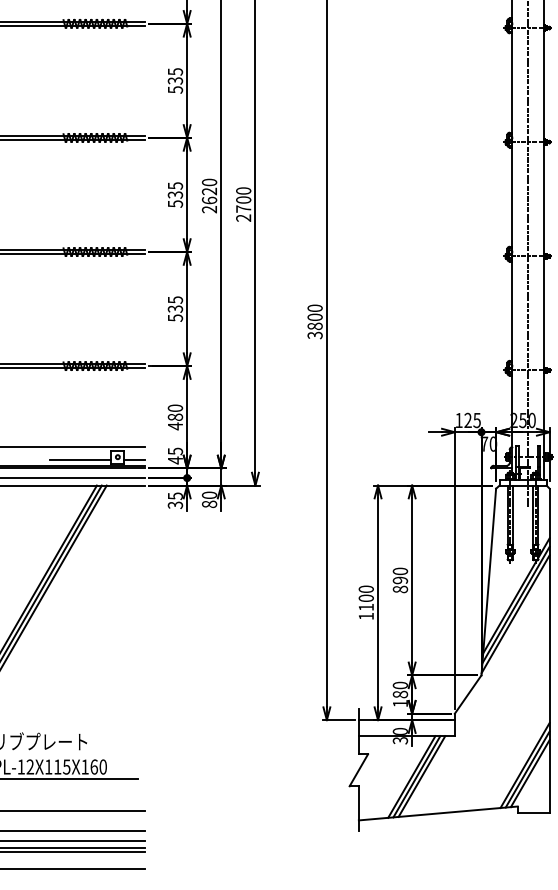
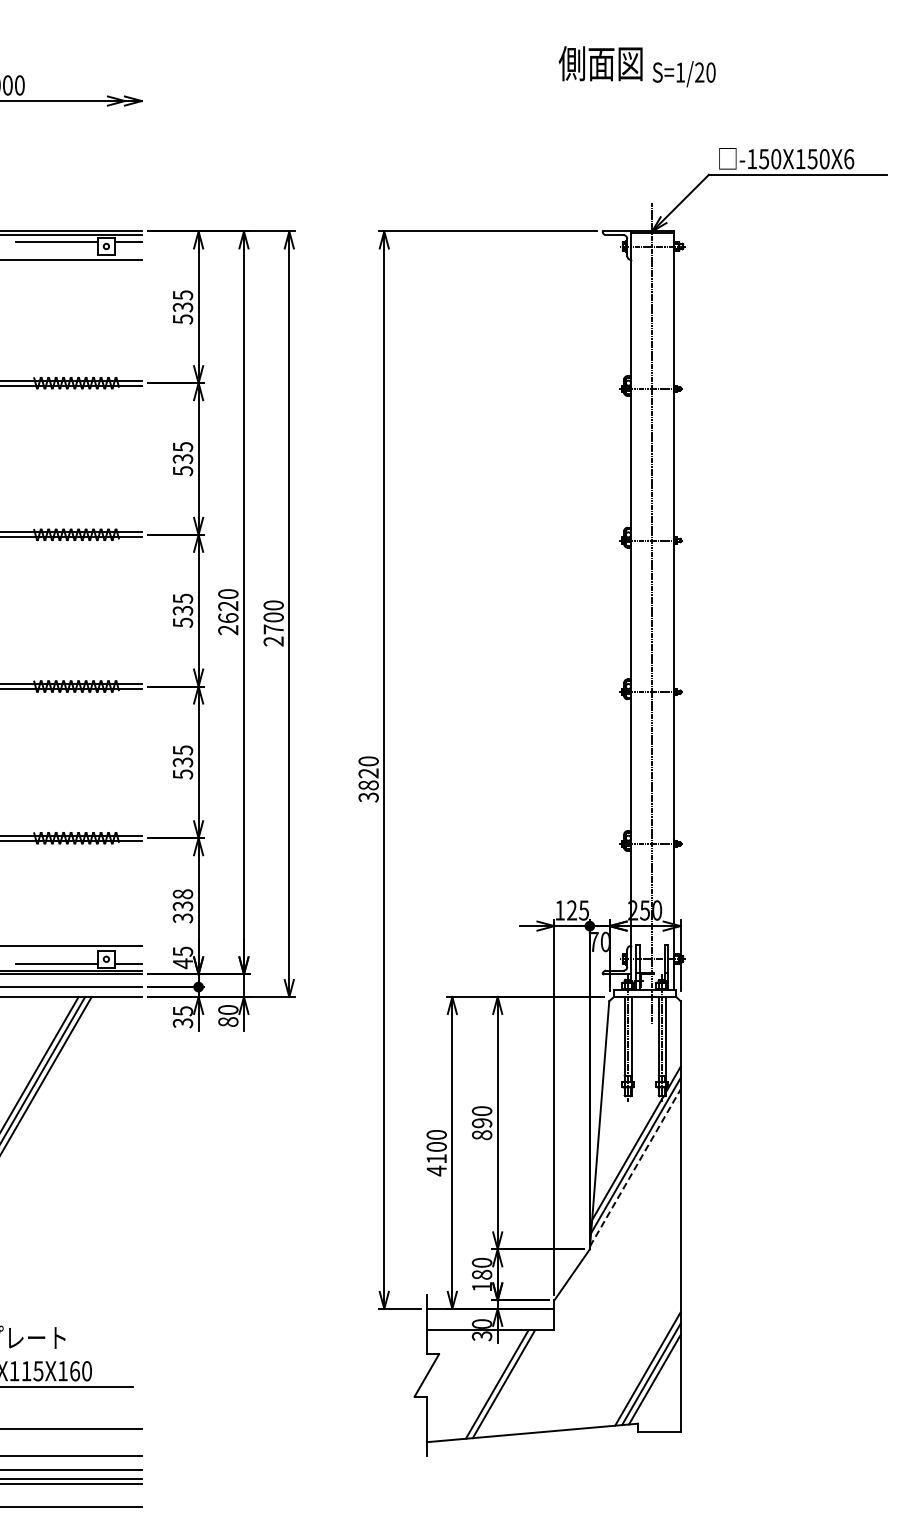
text: (314, 317) -> (368, 773), 3800 -> 3820
text: (175, 417) -> (182, 906), 480 -> 338
line: (515, 613) -> (635, 1167), solid -> dashed
text: (366, 616) -> (436, 1170), 1100 -> 4100
line: (421, 776) -> (510, 1383), removed

